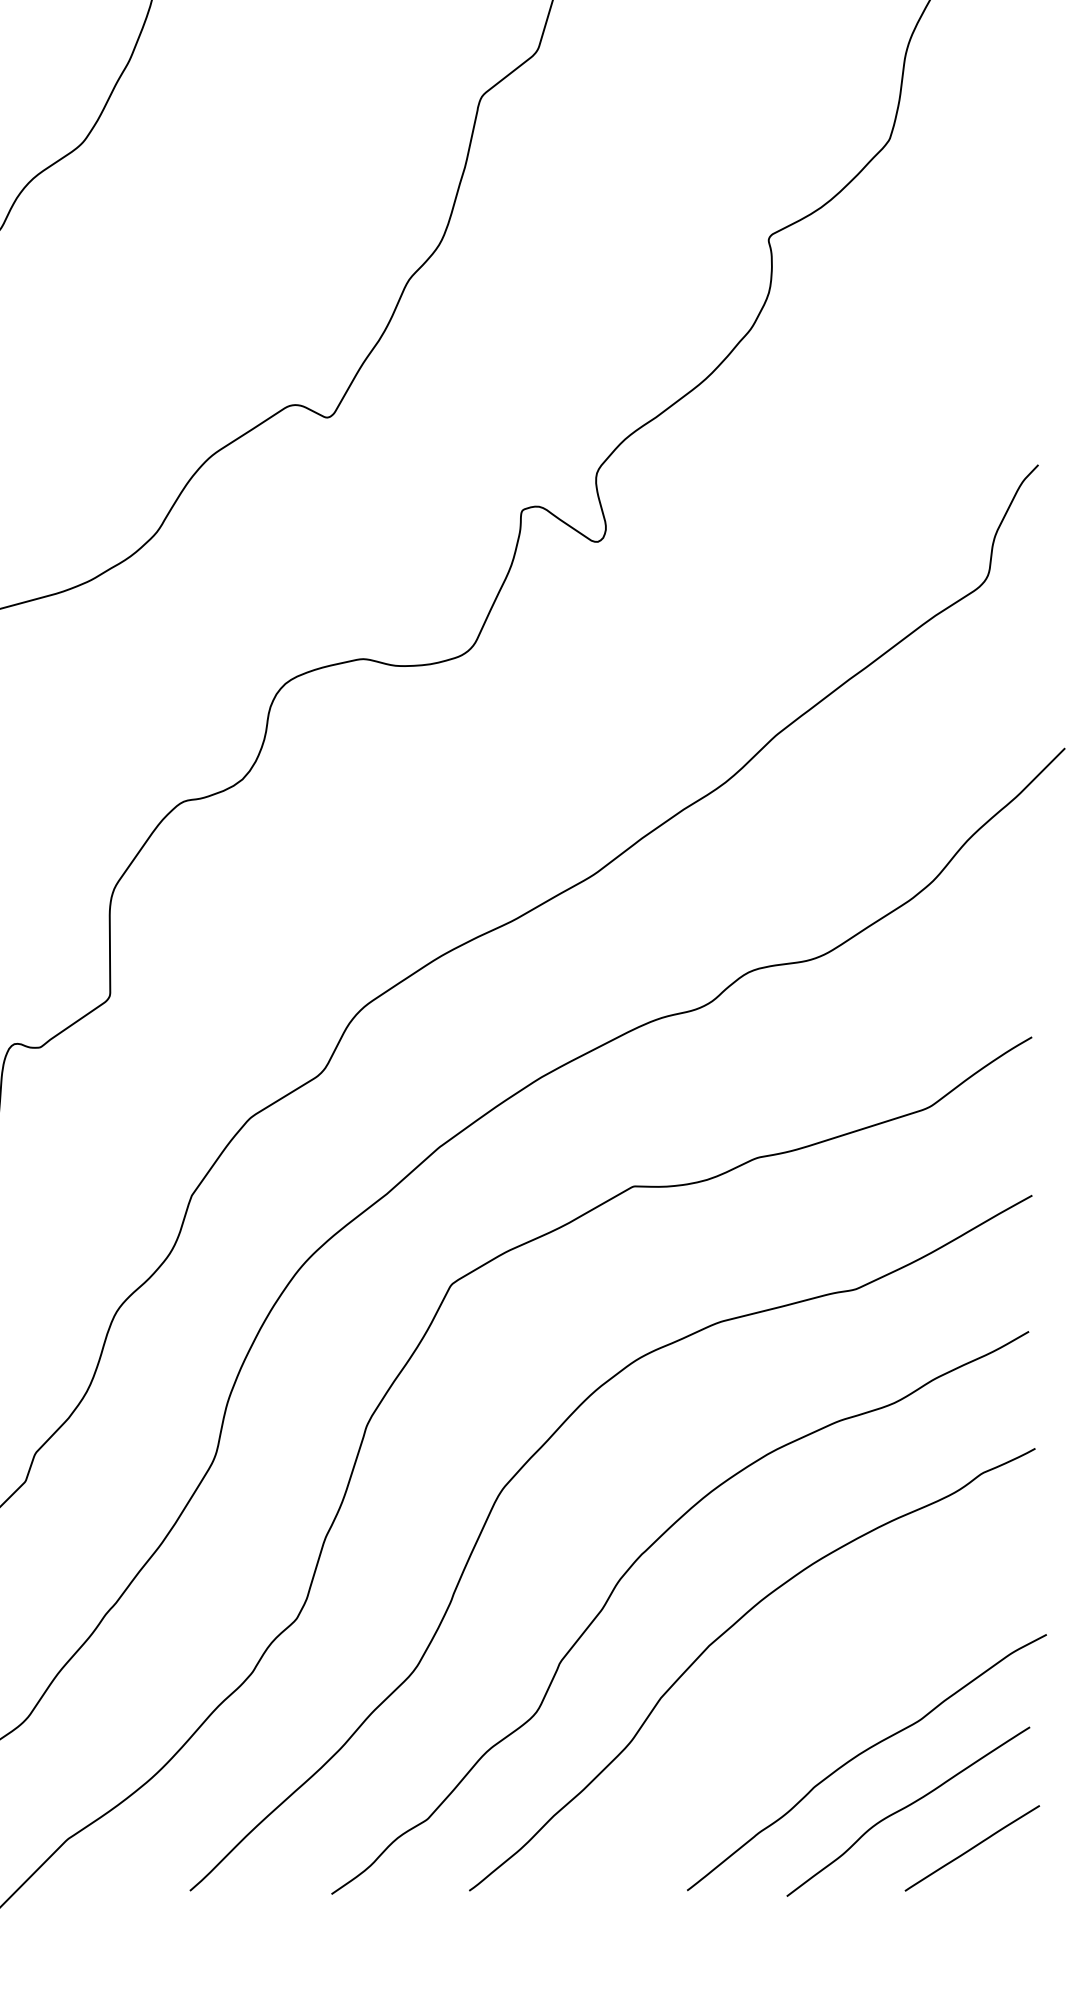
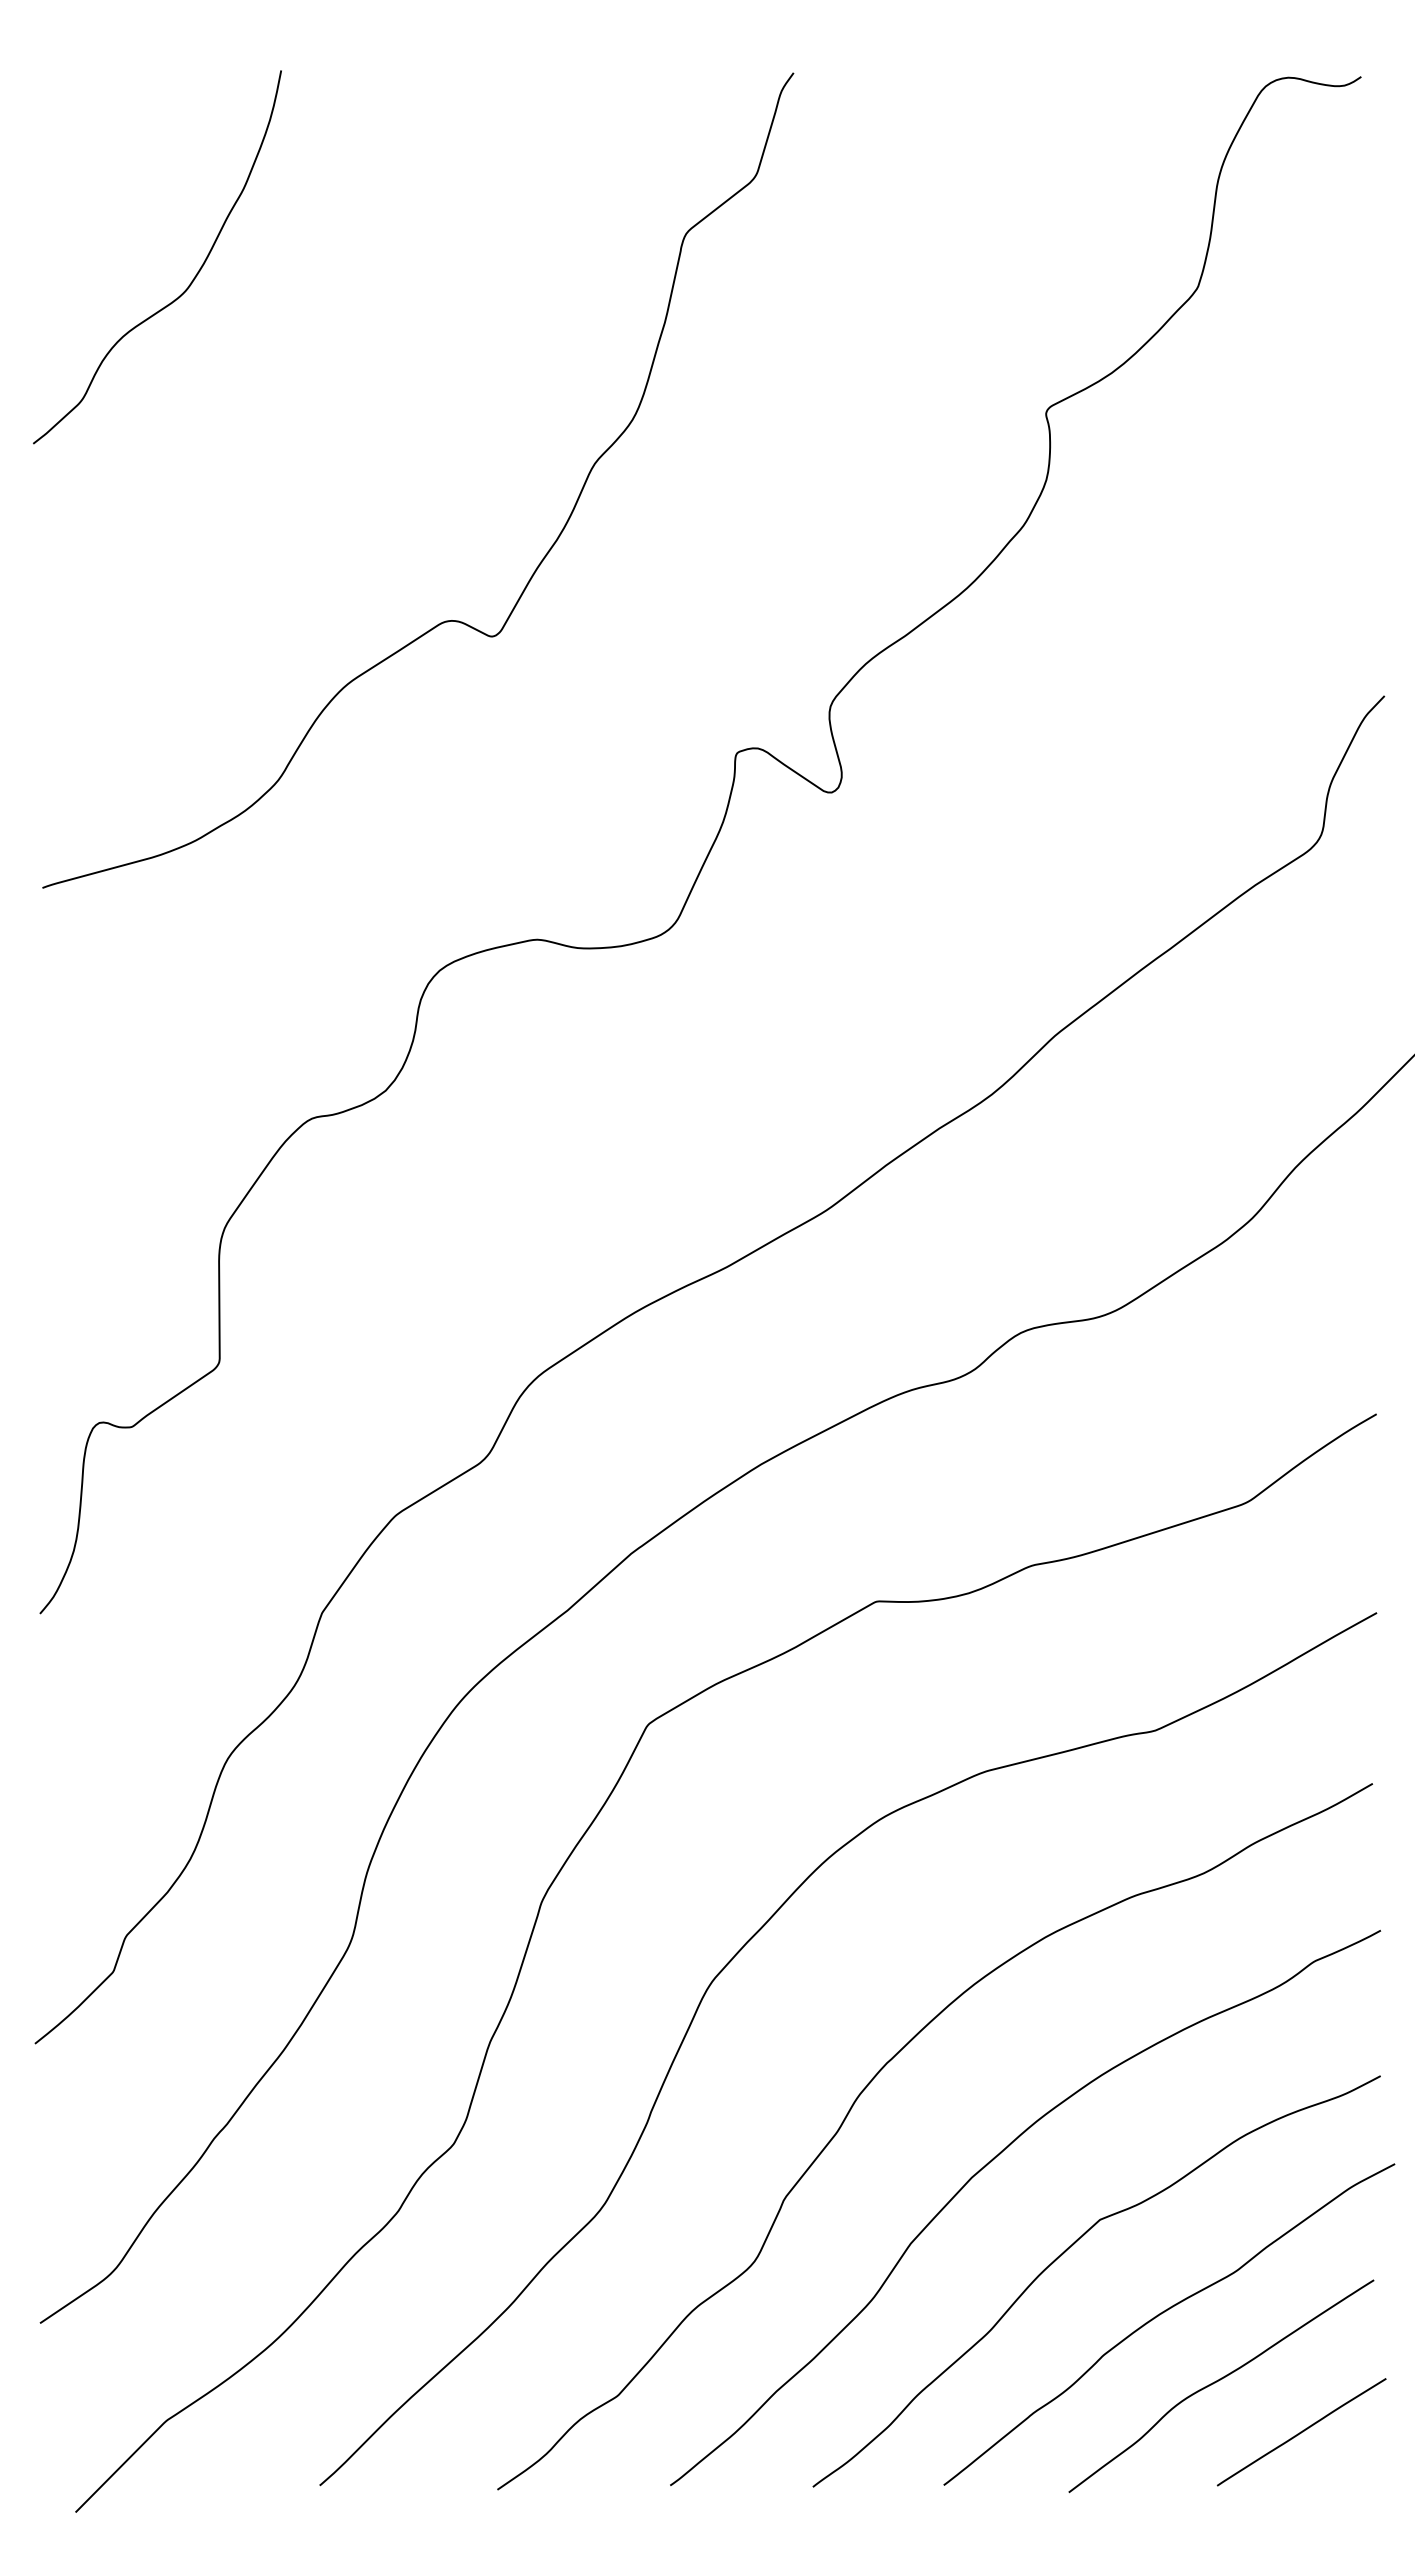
curve: (784, 1704) -> (1066, 2251), added

